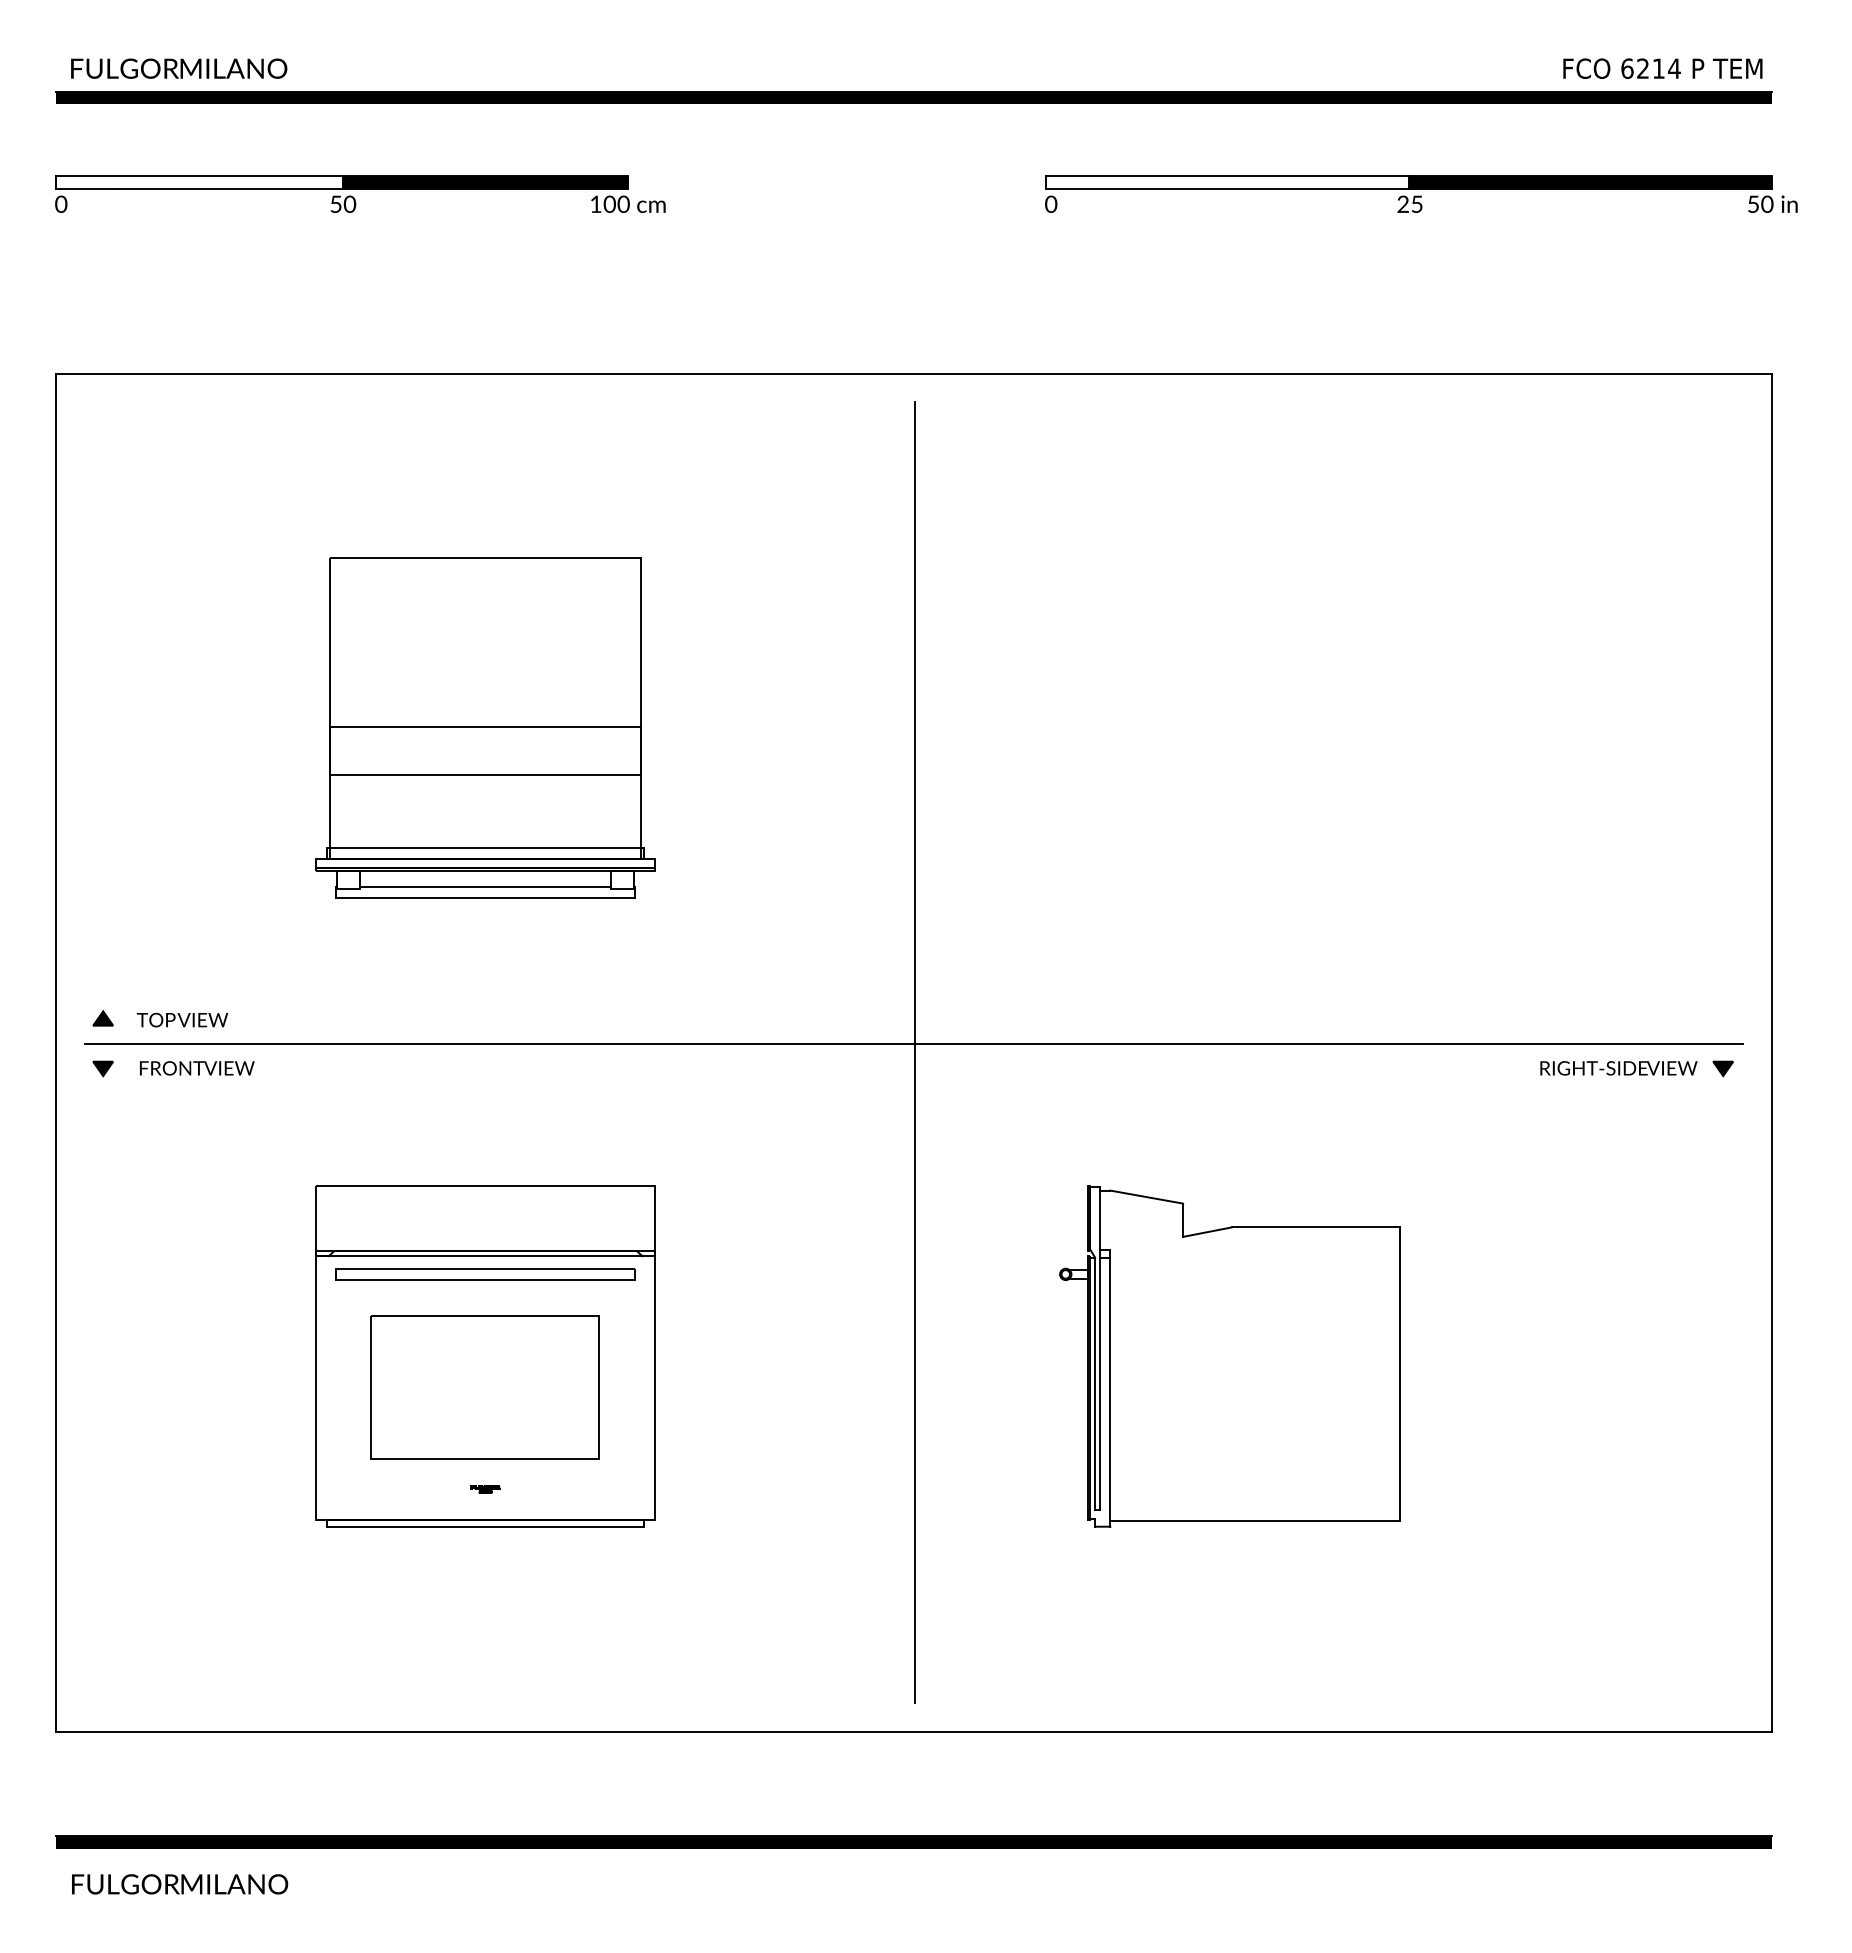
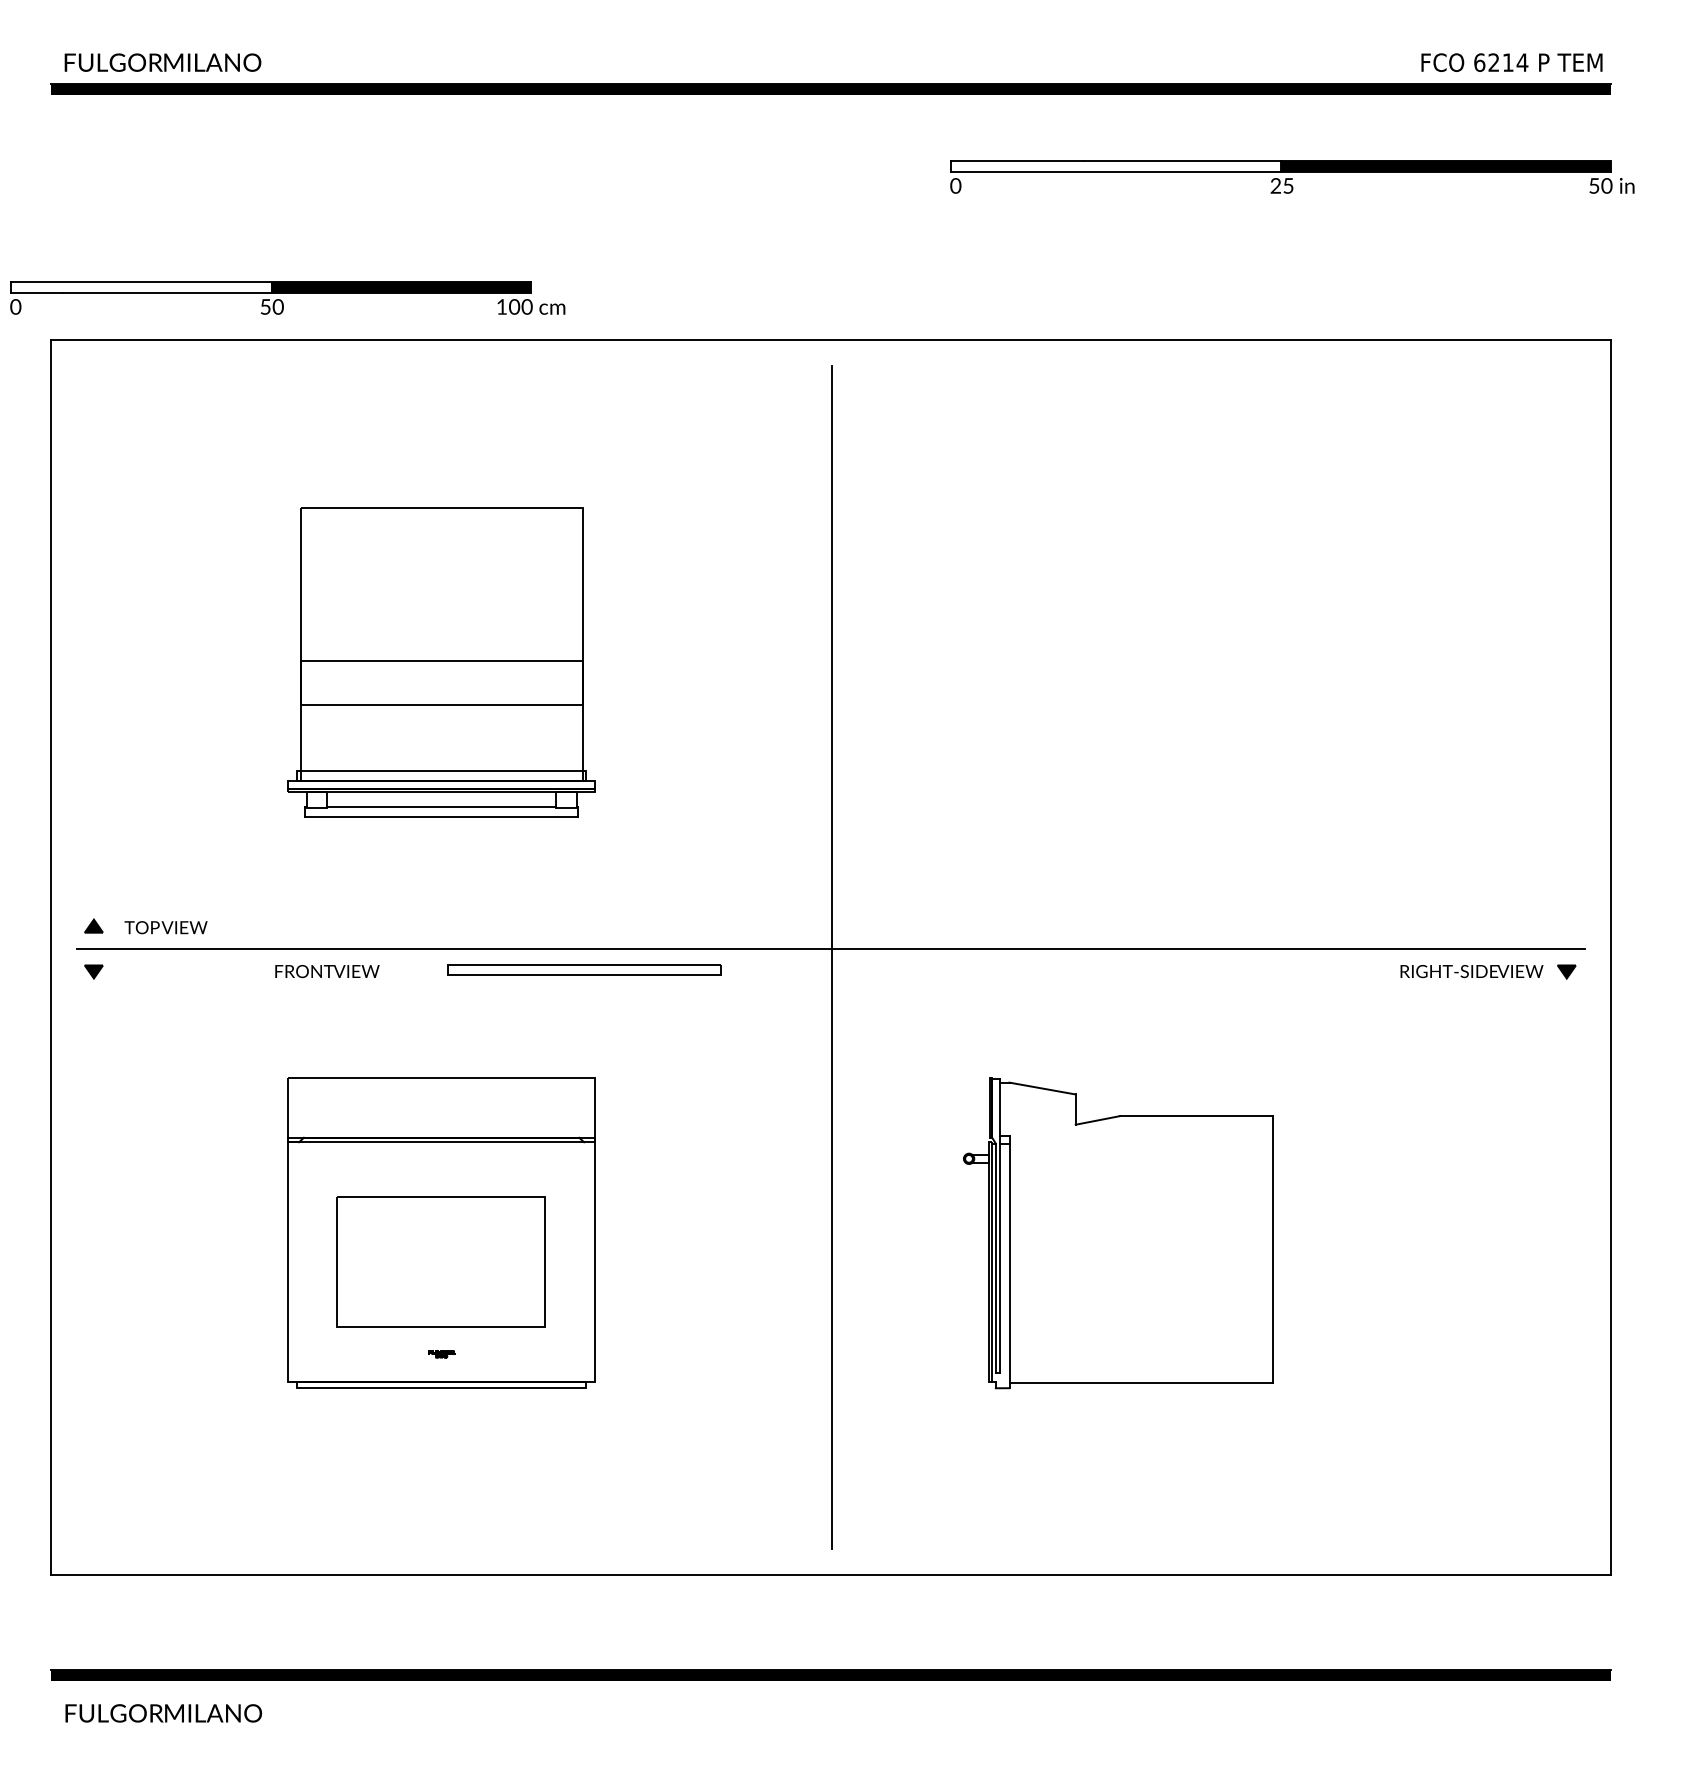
part: (360, 193) -> (287, 297), moved
text: (197, 1068) -> (327, 971), moved
part: (485, 1274) -> (584, 969), moved

